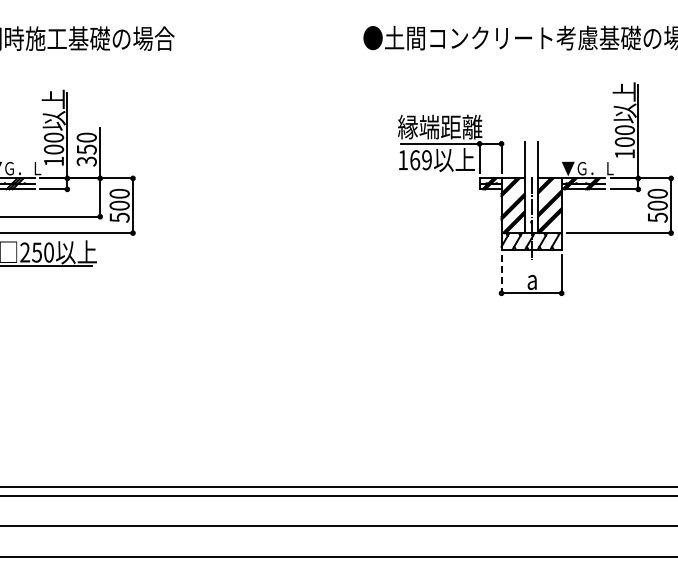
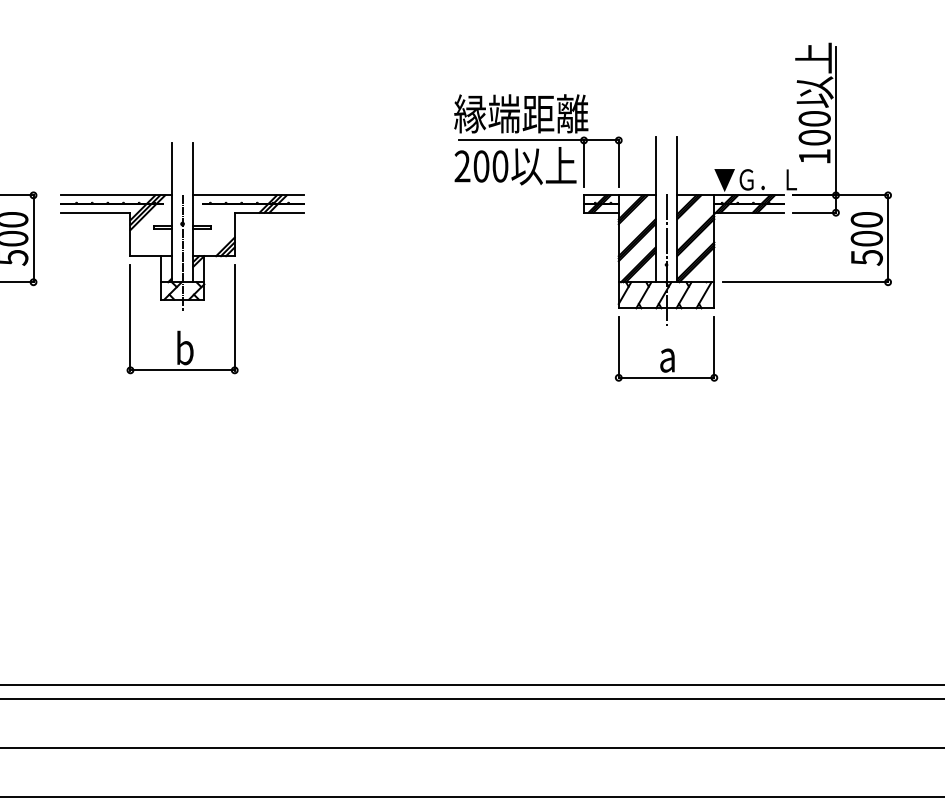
text: (414, 160) -> (480, 166), 169 -> 200
part: (226, 218) -> (181, 259), added
line: (501, 274) -> (618, 347), dashed -> solid

